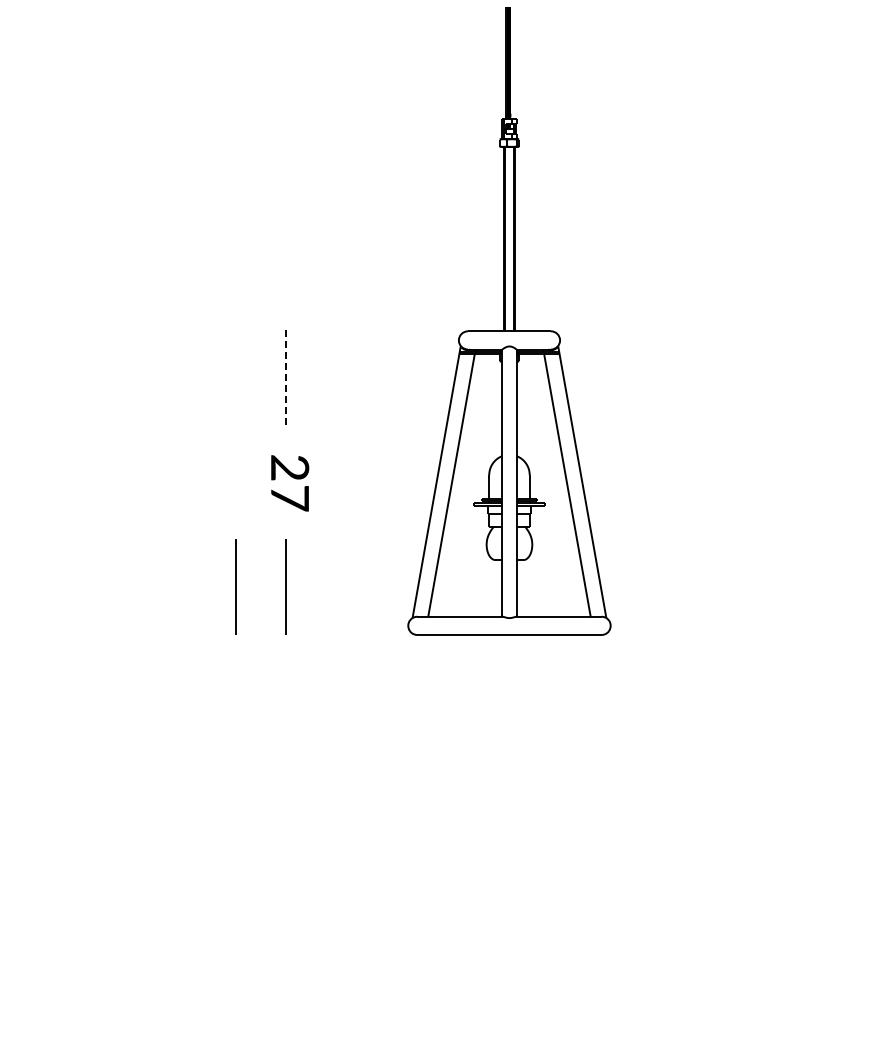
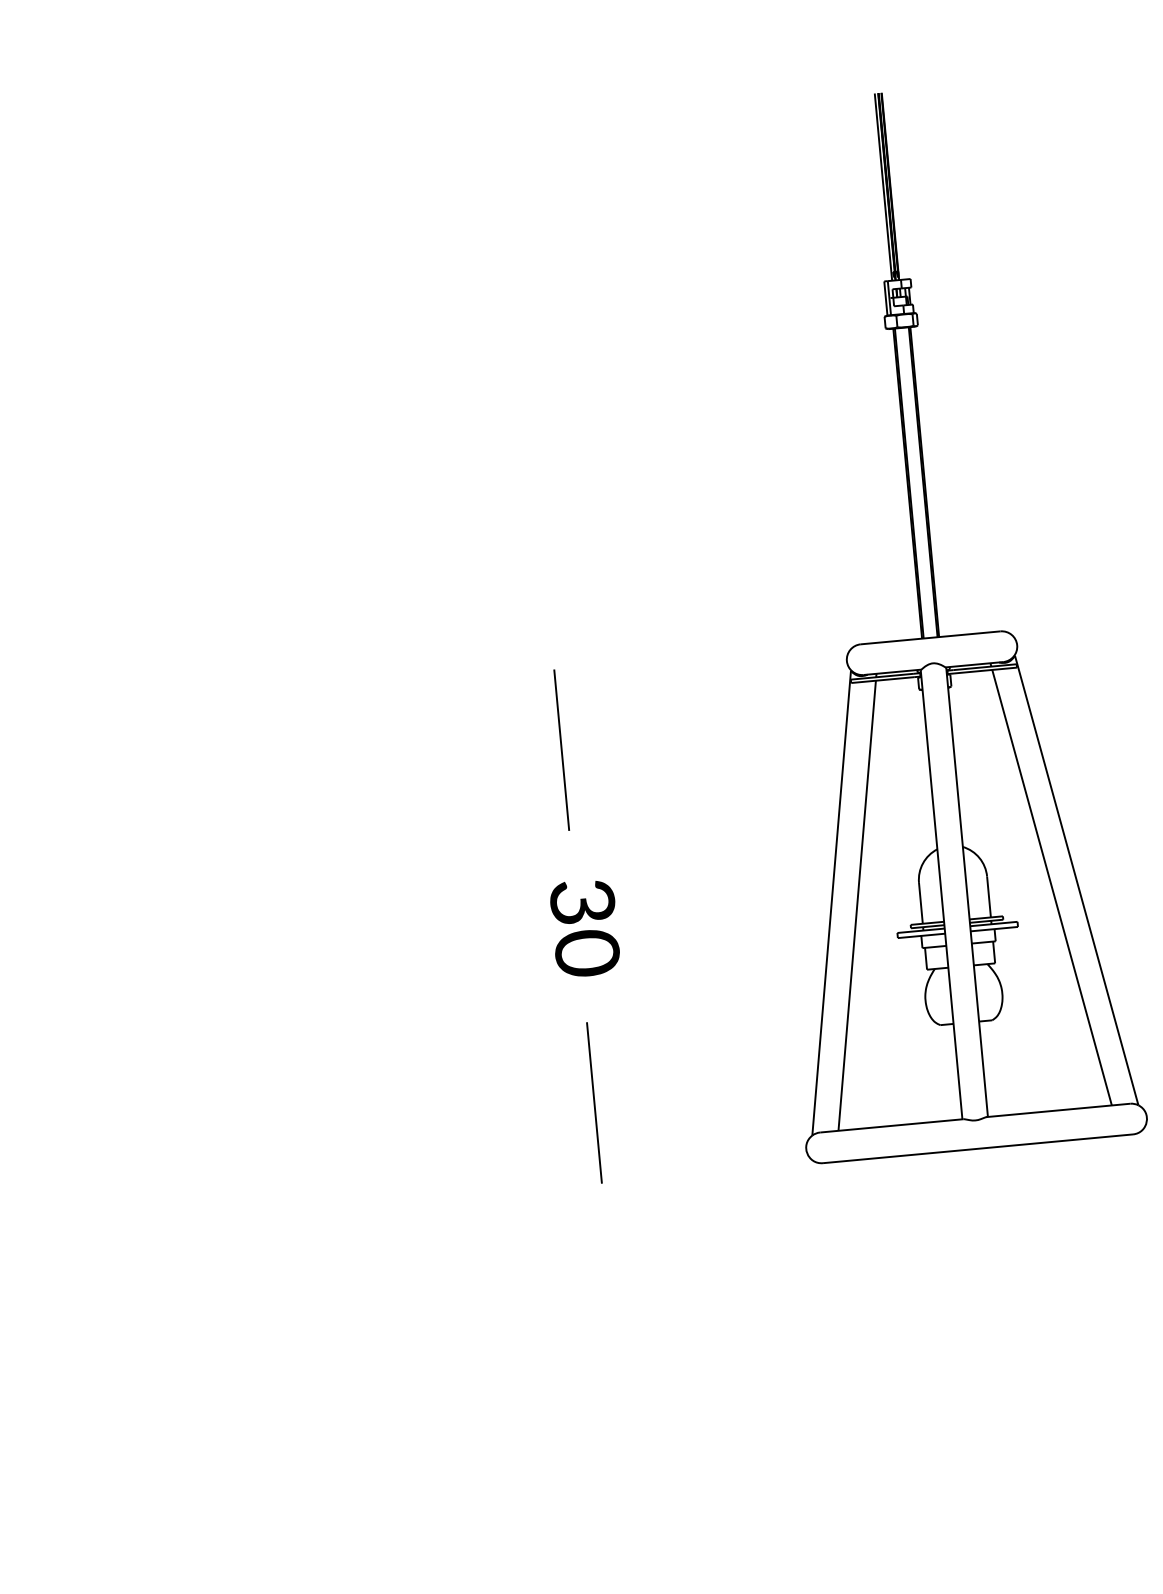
line: (285, 377) -> (560, 750), dashed -> solid
text: (289, 483) -> (584, 928), 27 -> 30
line: (235, 586) -> (509, 1110), removed

